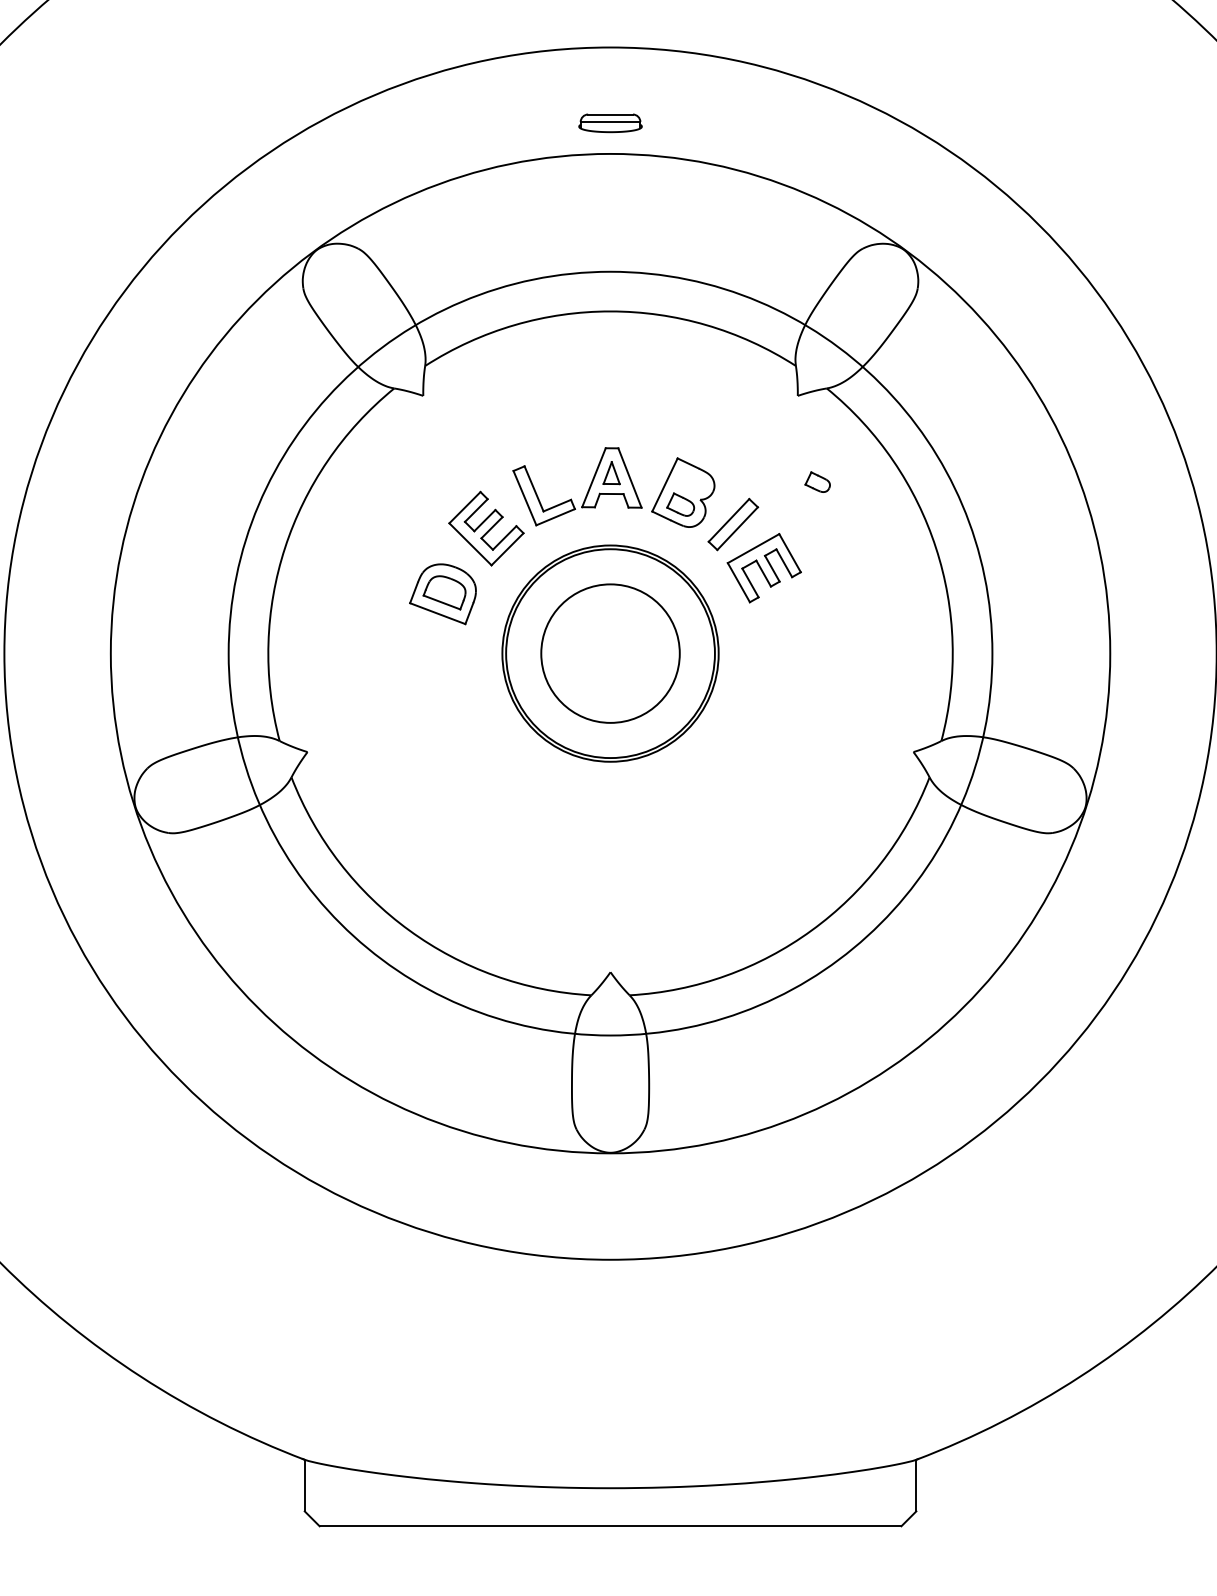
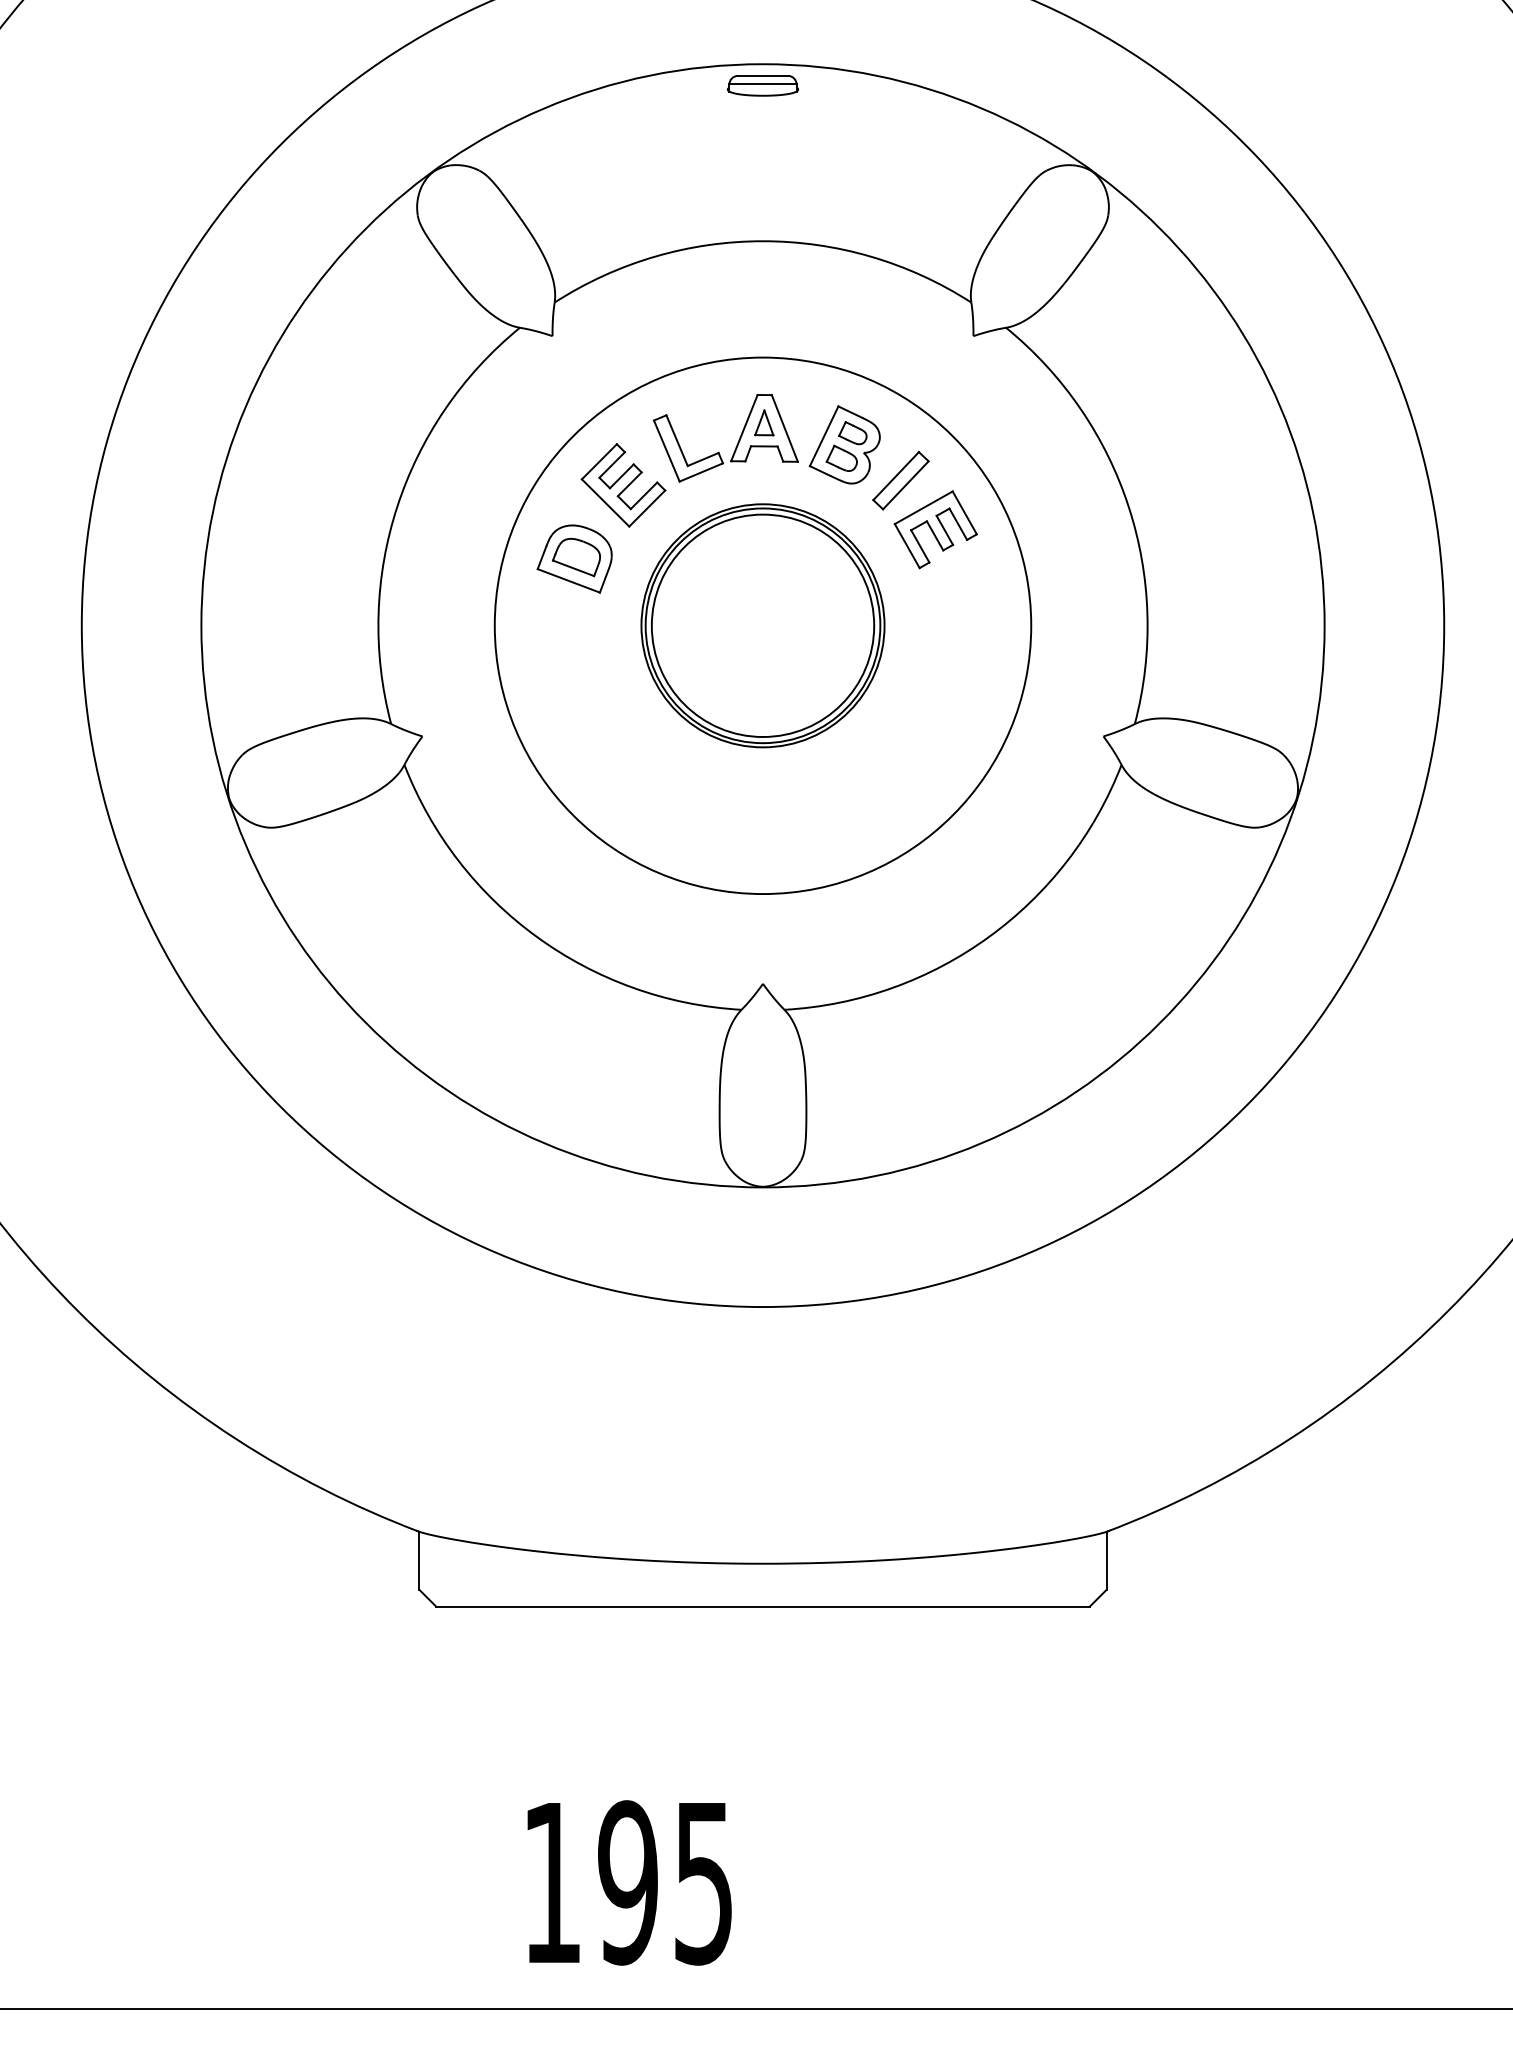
part: (610, 123) -> (762, 85), moved
part: (817, 482) -> (852, 433), moved
circle: (610, 653) -> (762, 625), size x0.62
circle: (610, 653) -> (762, 625), size x1.43

